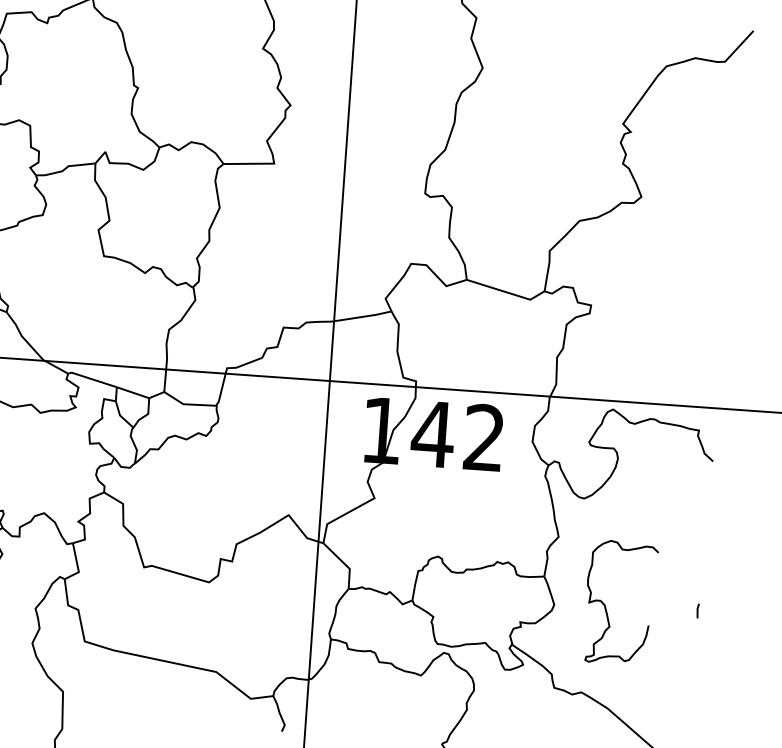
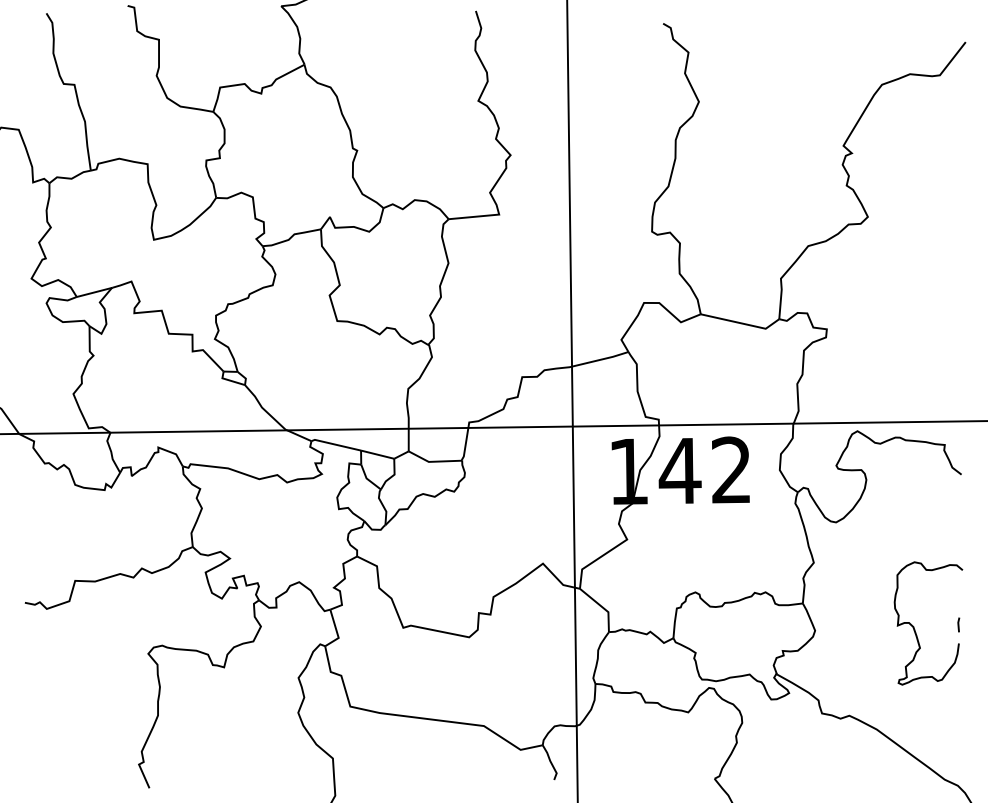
curve: (605, 604) -> (914, 626), moved

